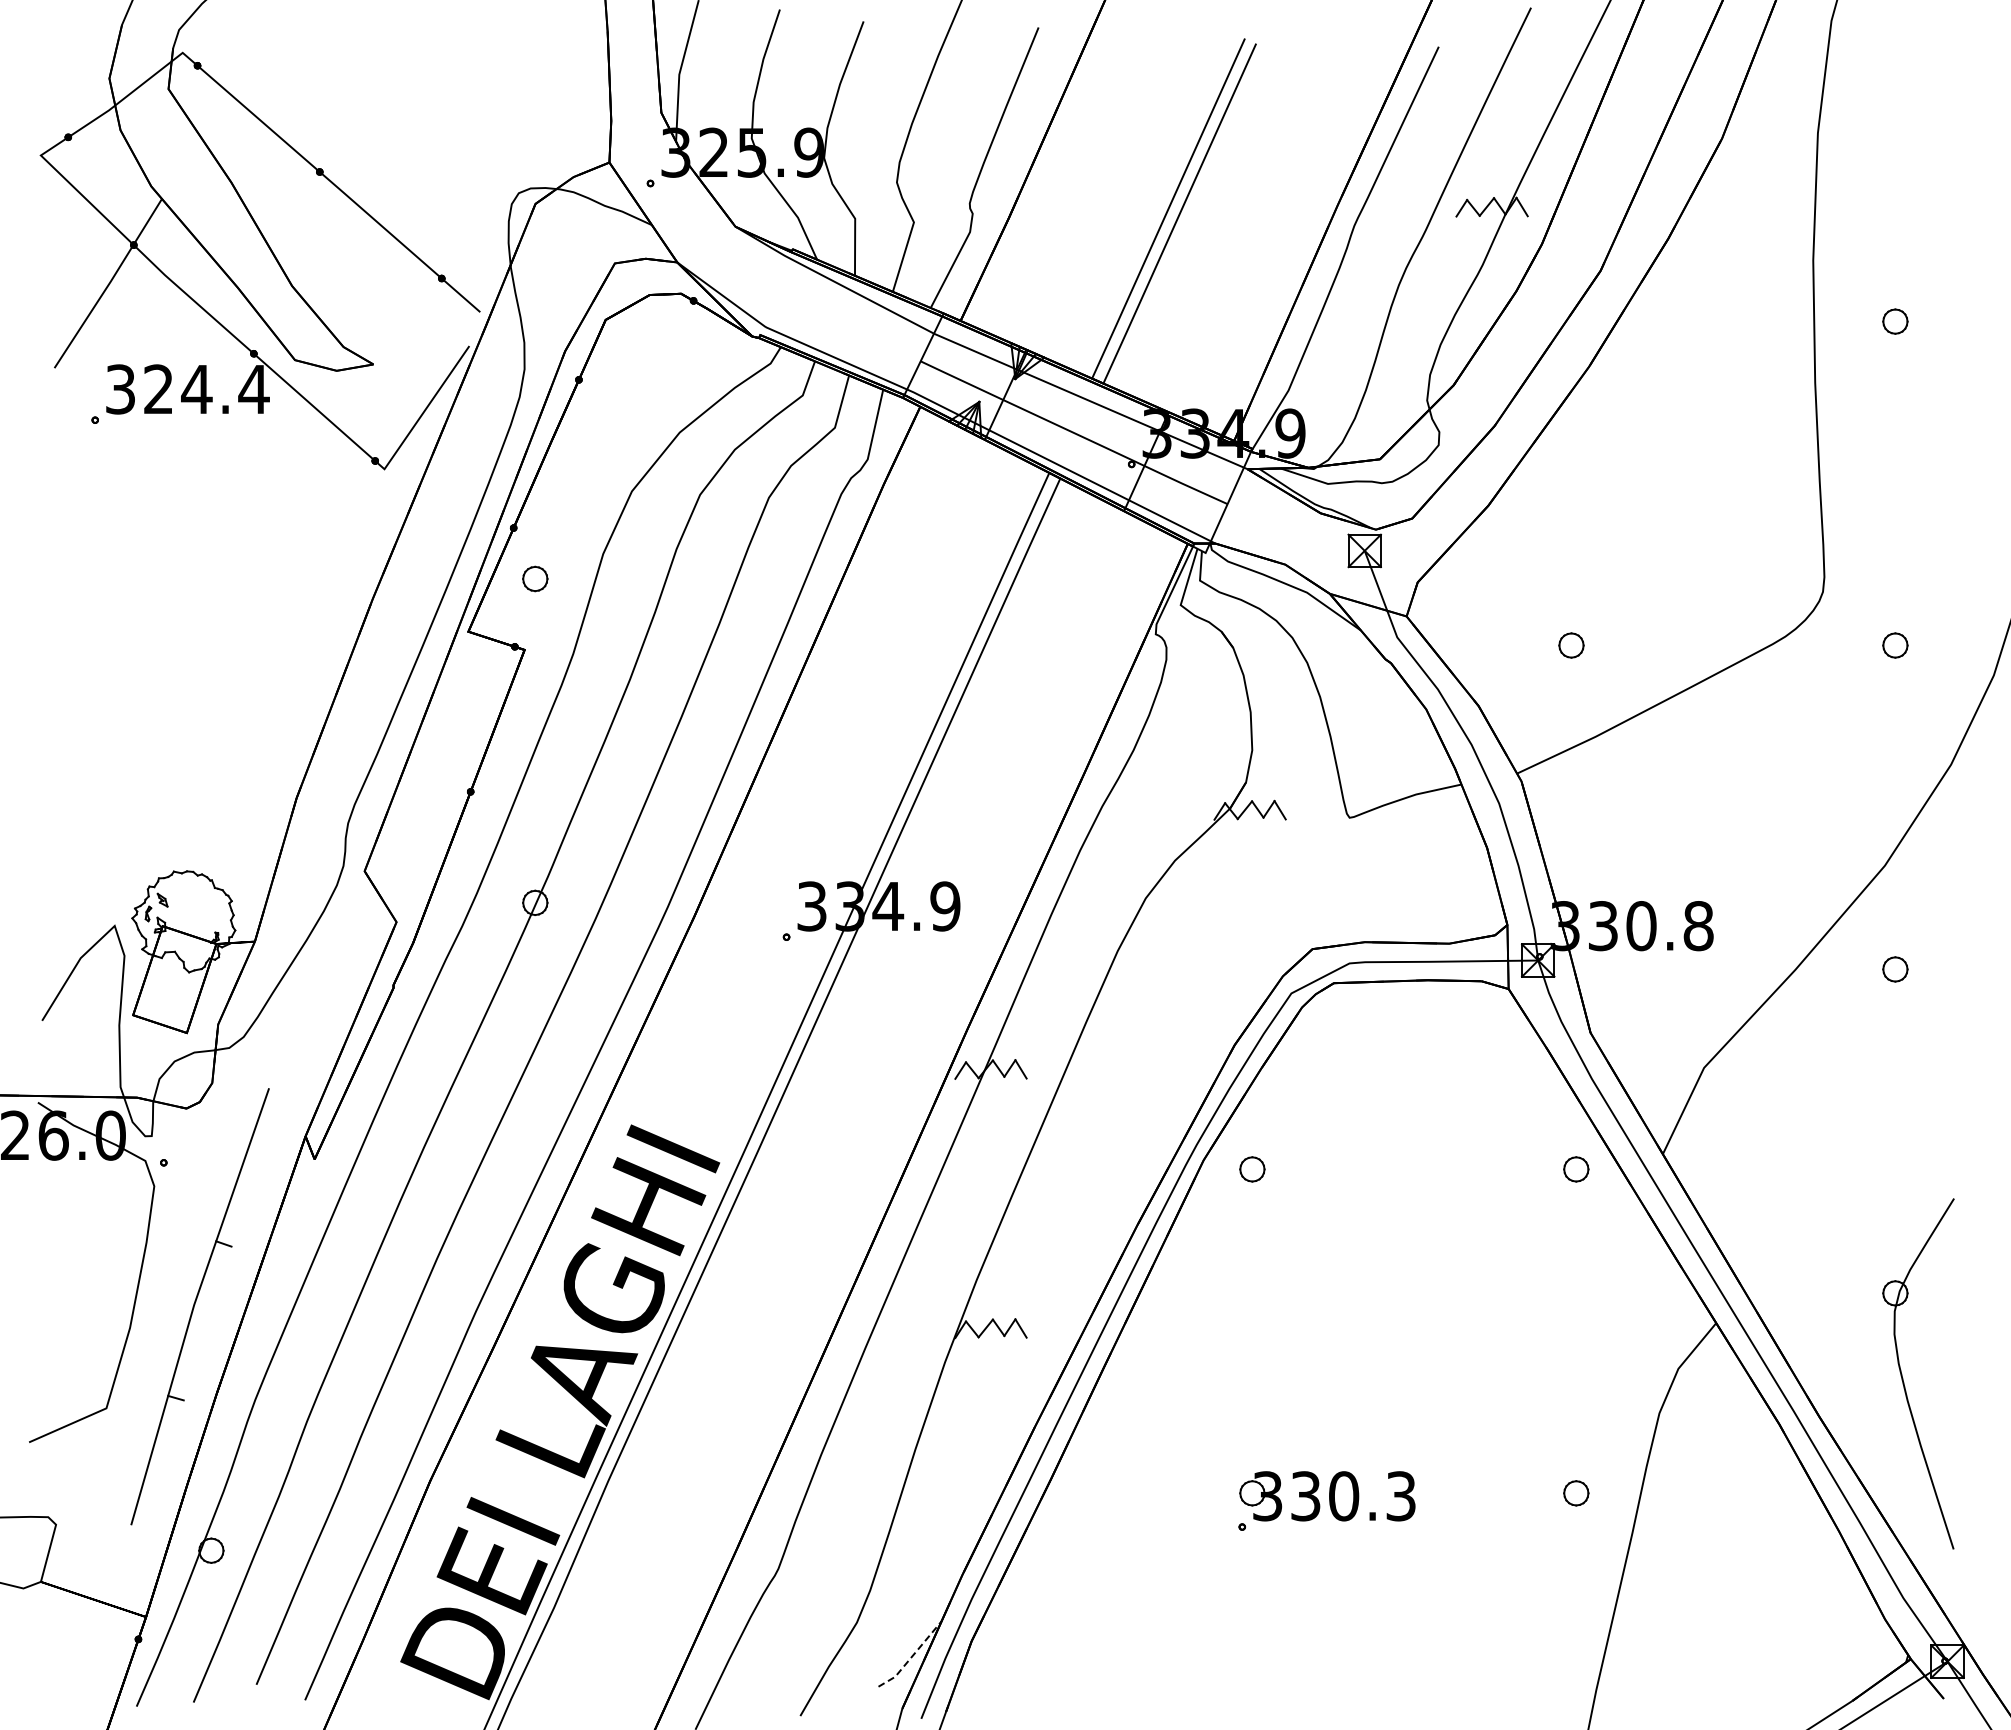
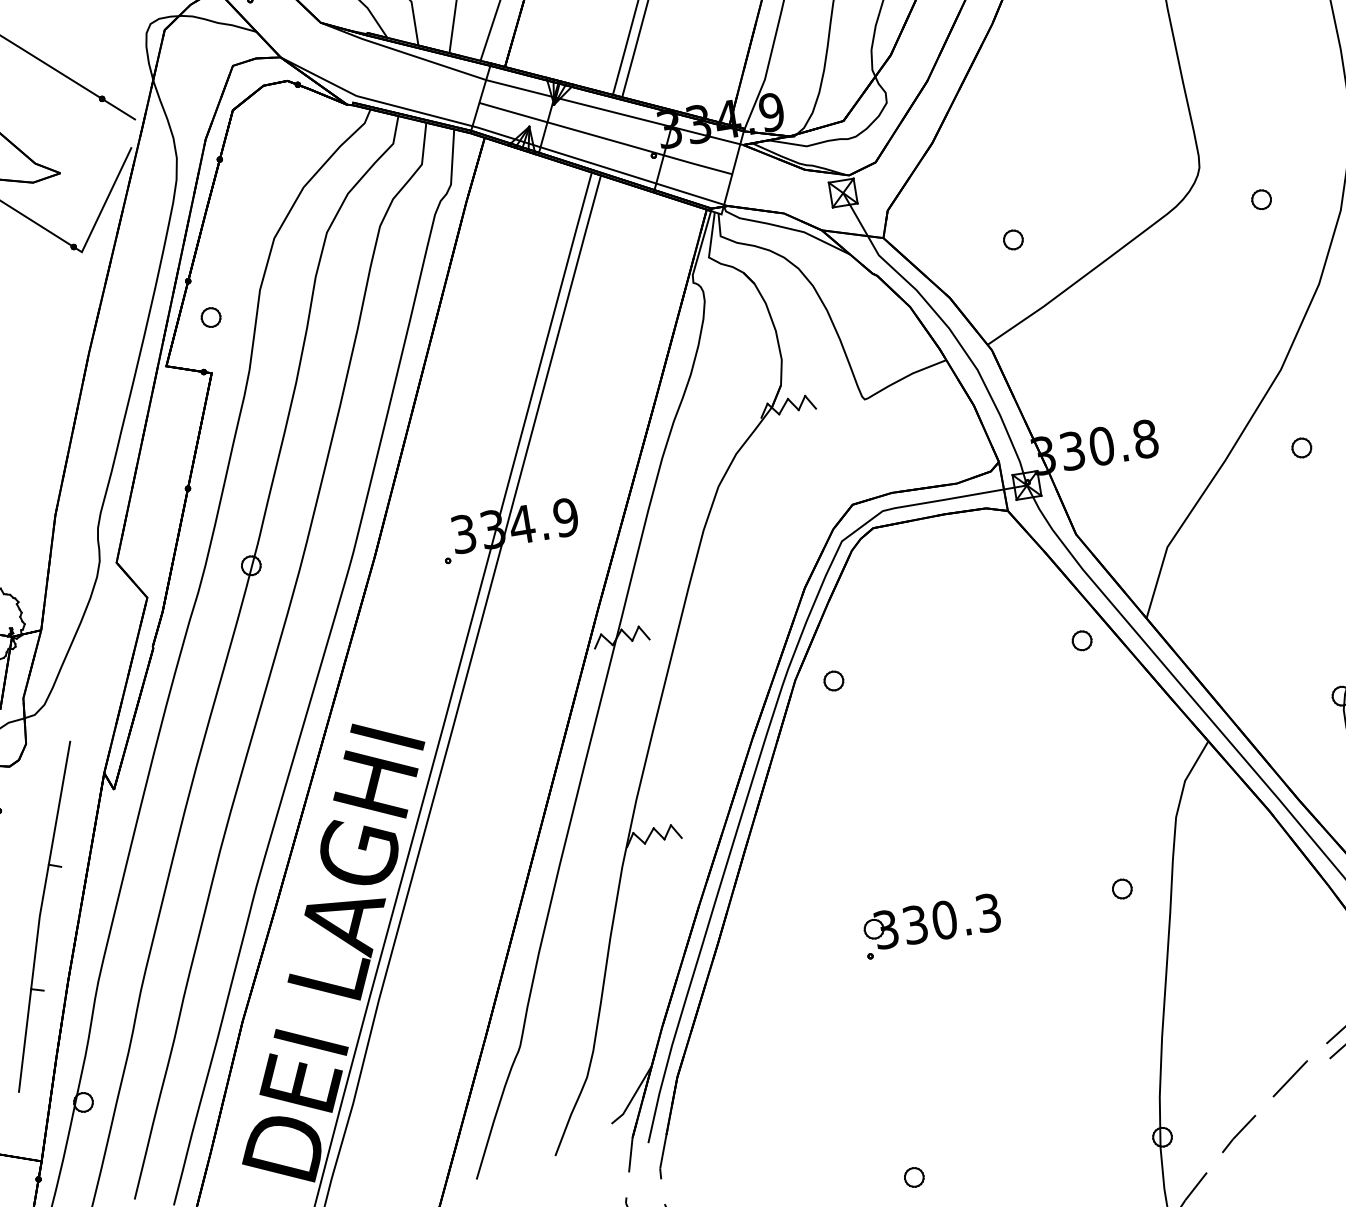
line: (911, 1657) -> (633, 1097), dashed -> solid

